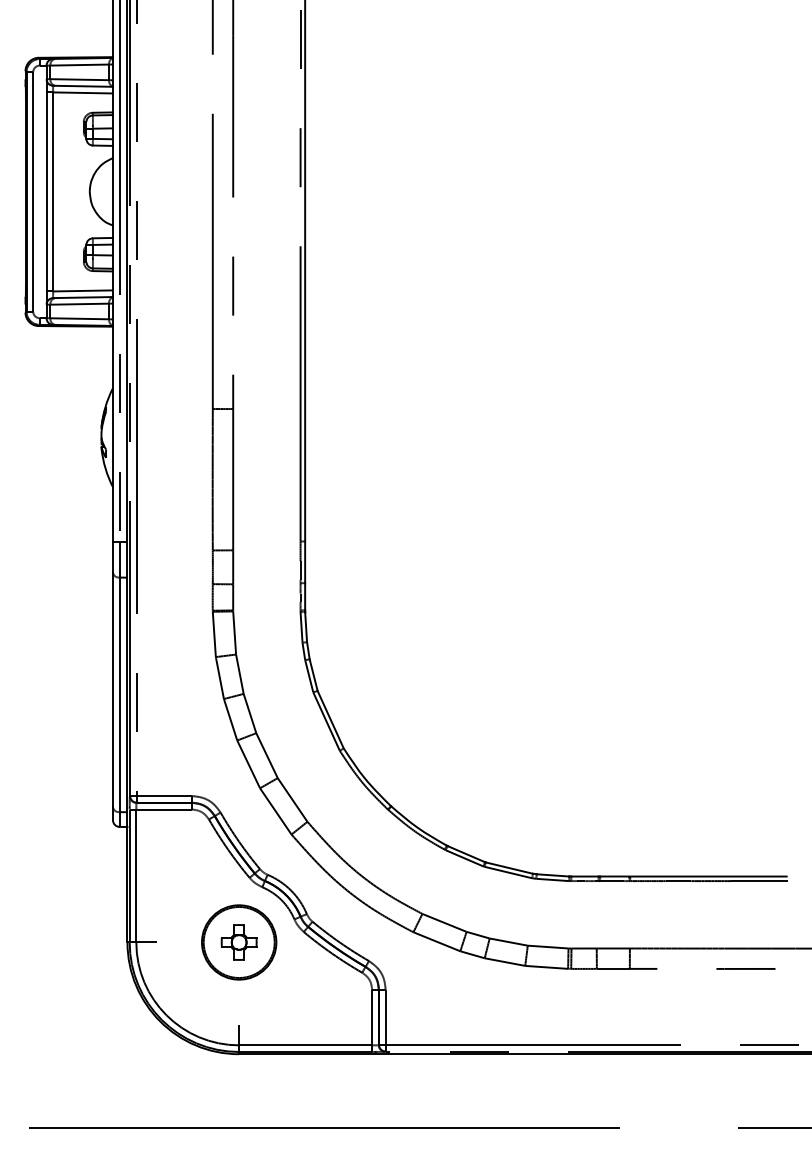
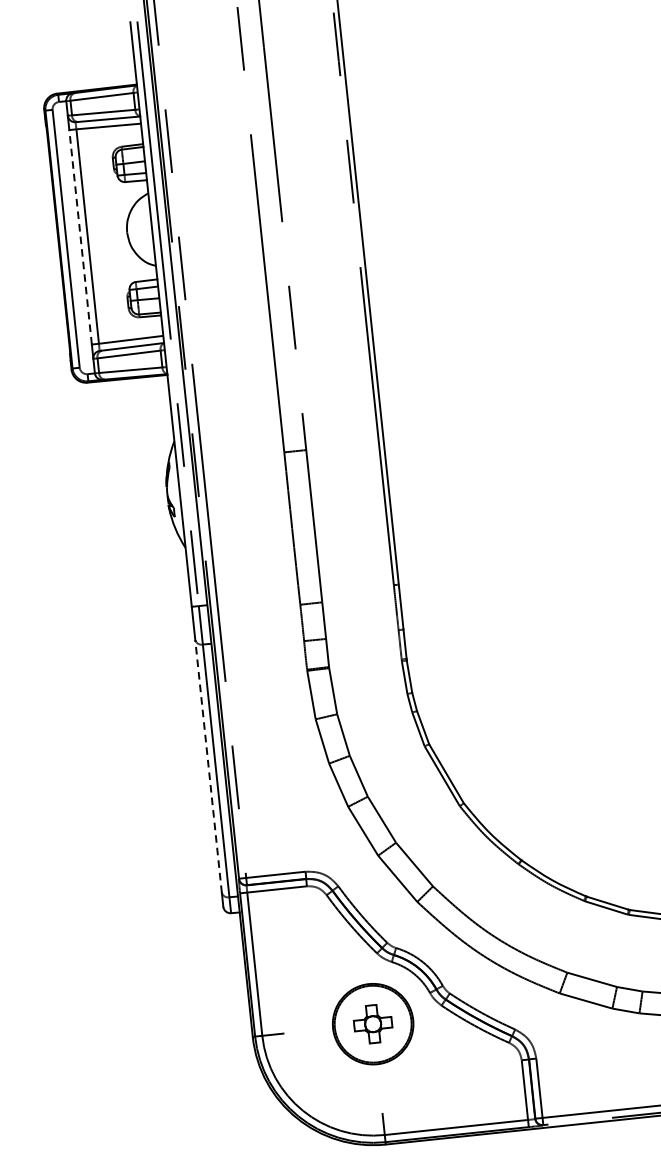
line: (46, 191) -> (80, 236), solid -> dashed
line: (113, 689) -> (209, 765), solid -> dashed

